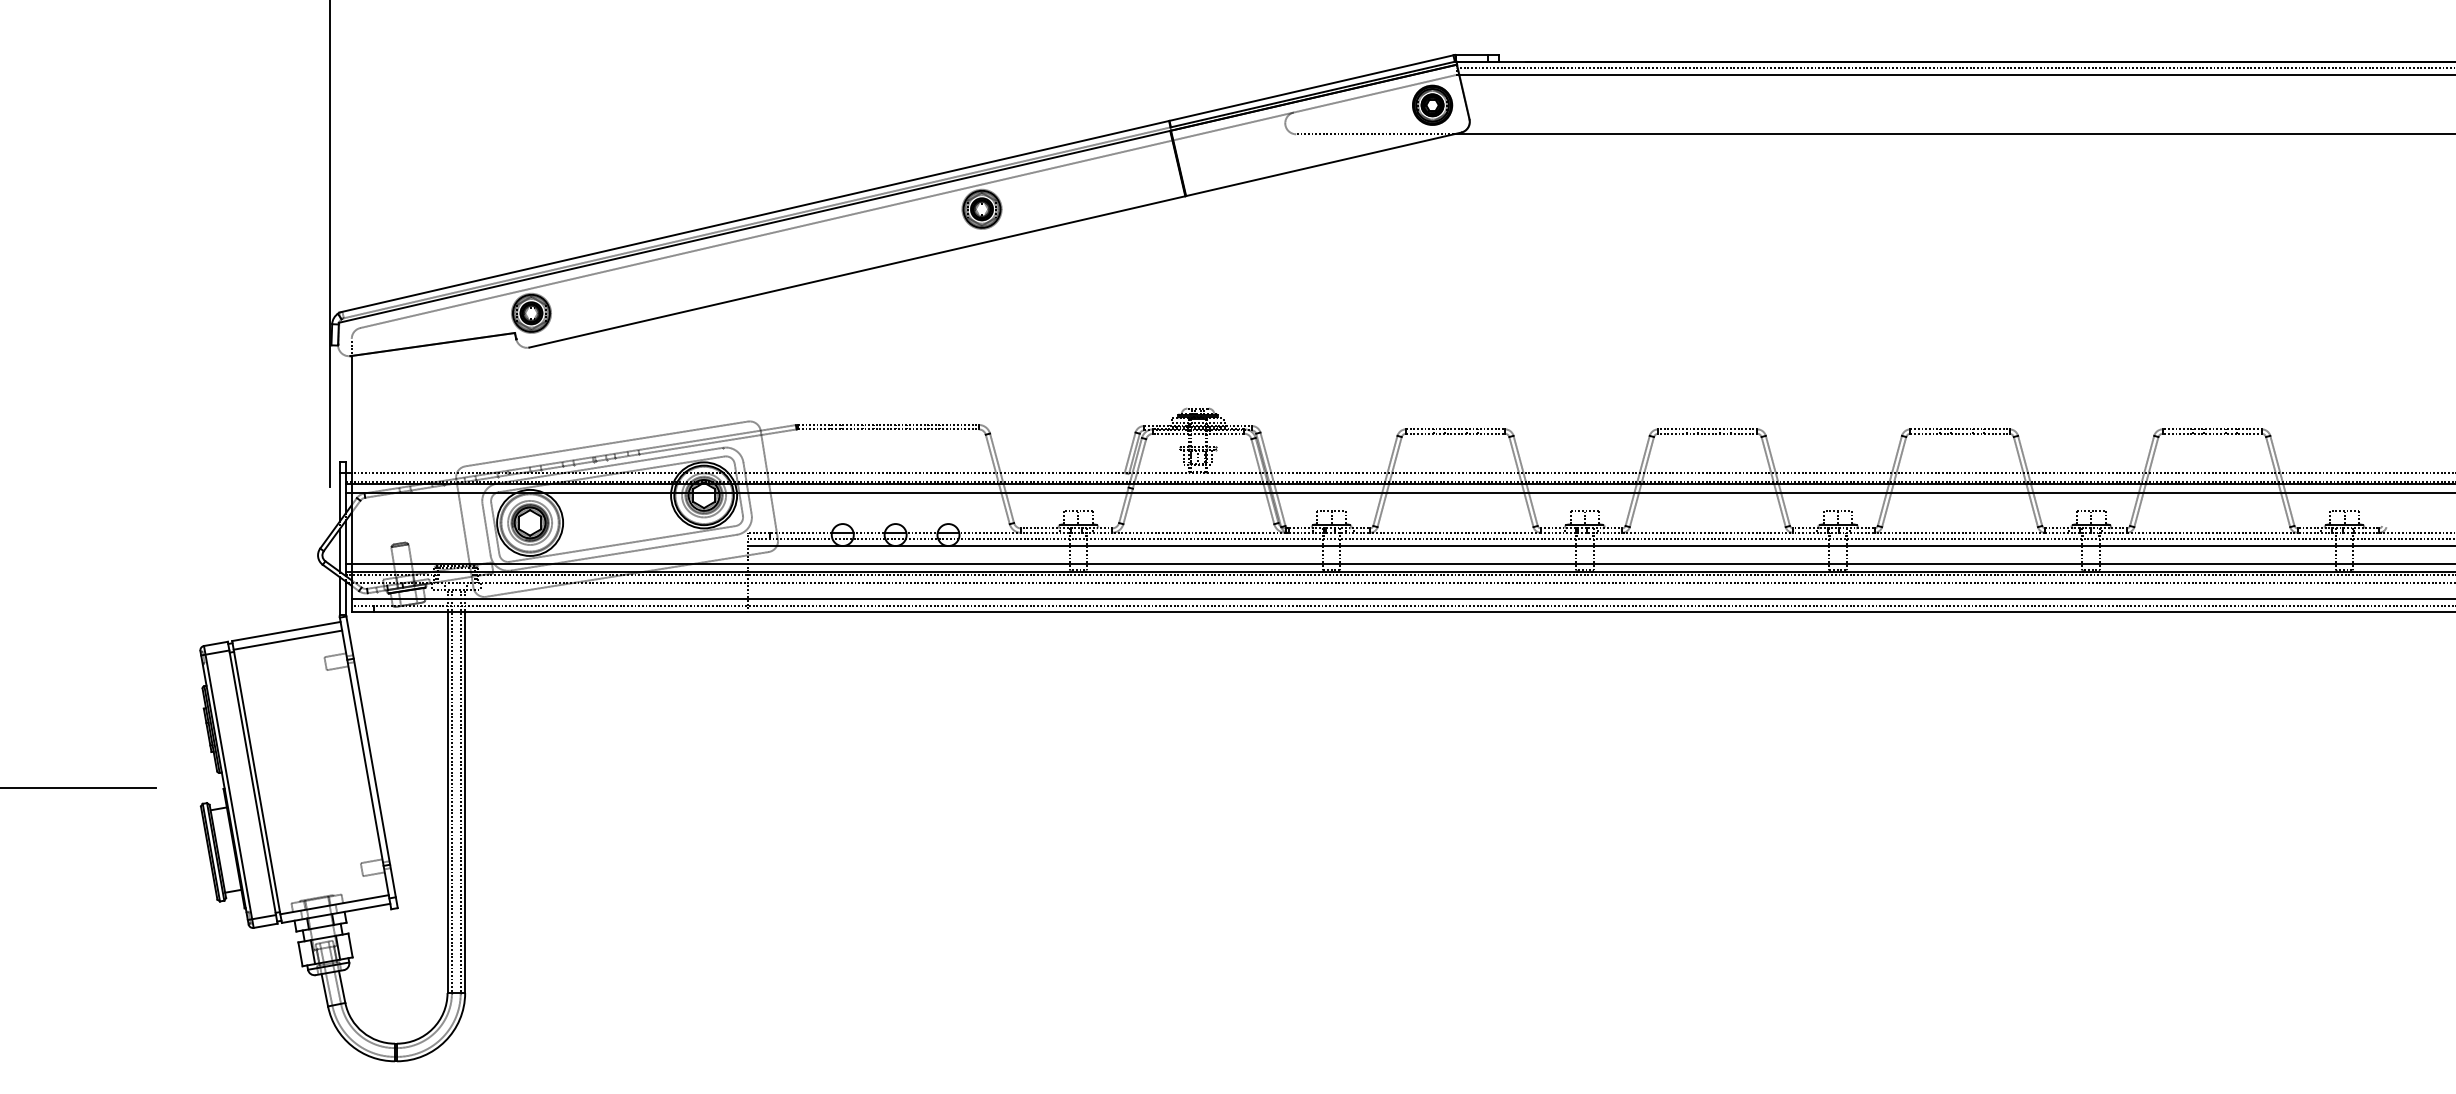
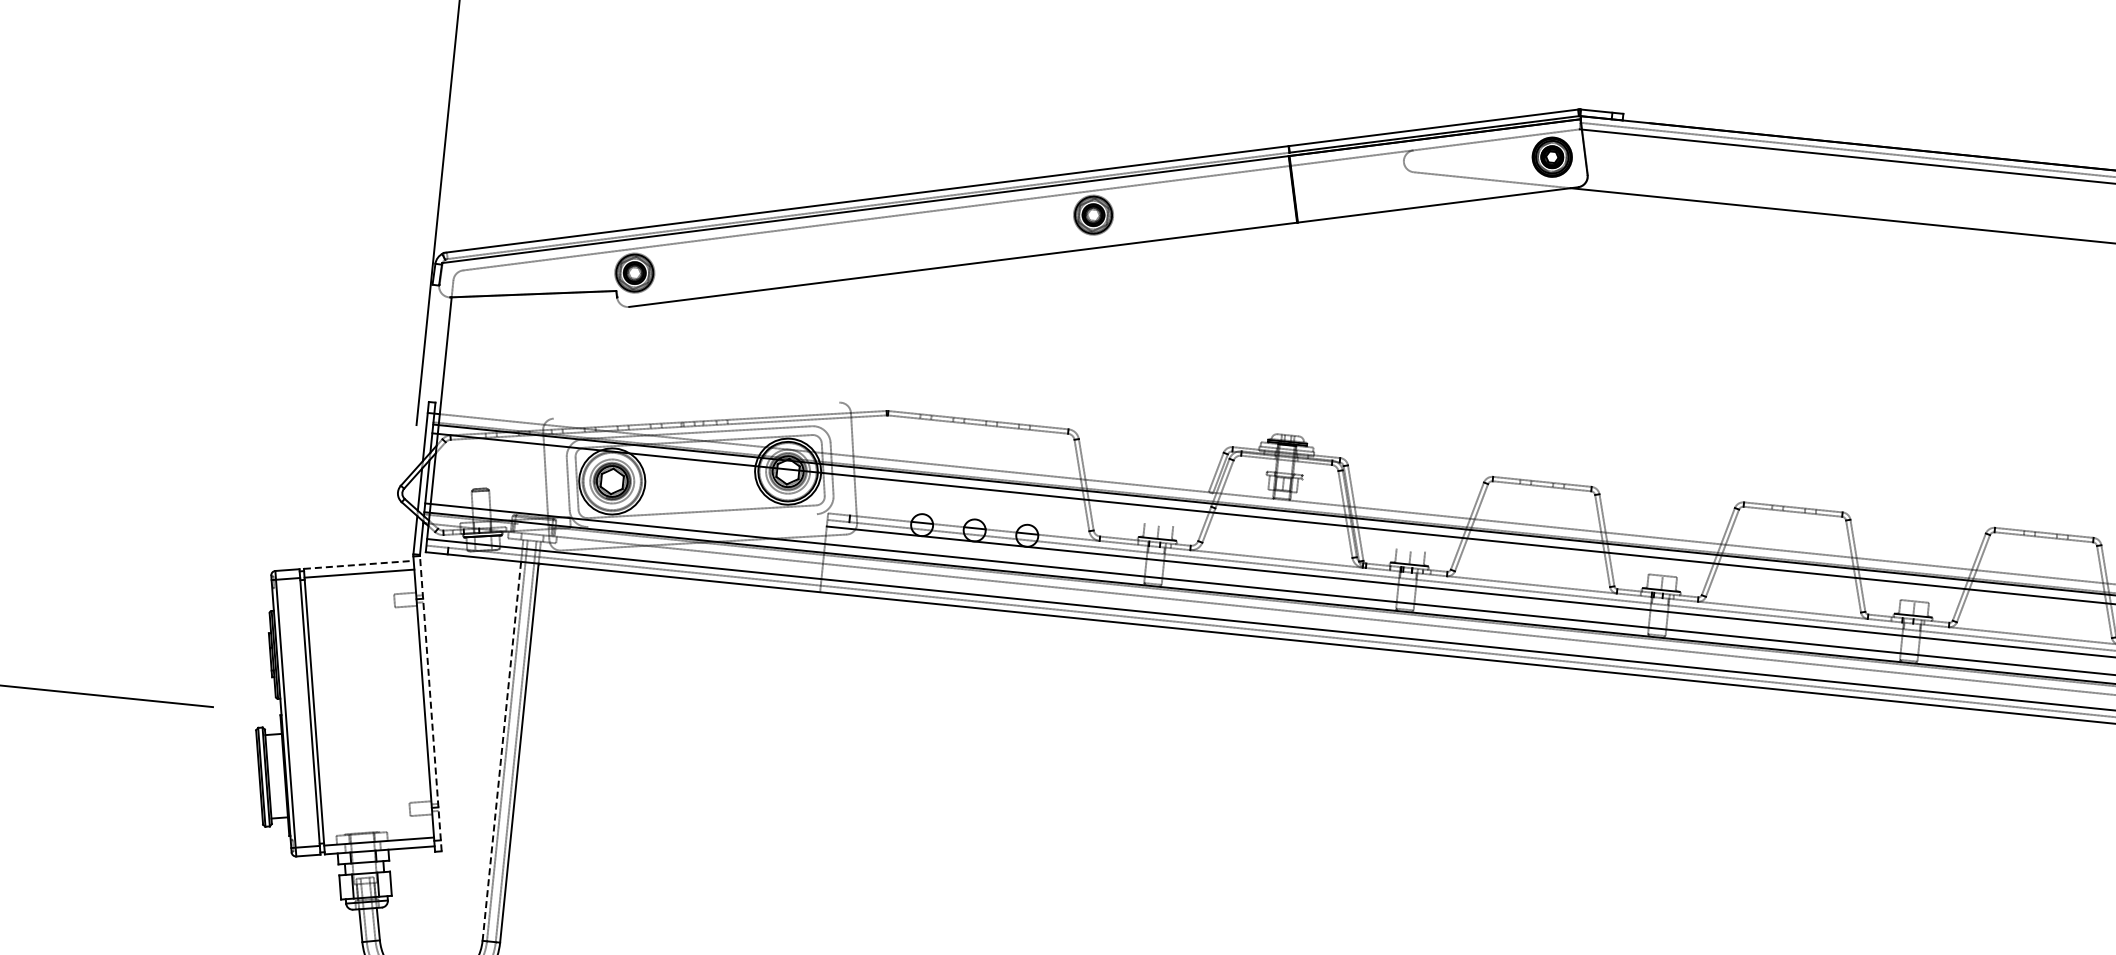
line: (606, 443) -> (696, 410), removed
line: (1078, 510) -> (1159, 524), removed
line: (1331, 510) -> (1410, 550), removed
line: (623, 552) -> (702, 520), removed
line: (286, 631) -> (358, 564), solid -> dashed
line: (371, 761) -> (430, 702), solid -> dashed
line: (447, 803) -> (501, 752), solid -> dashed

